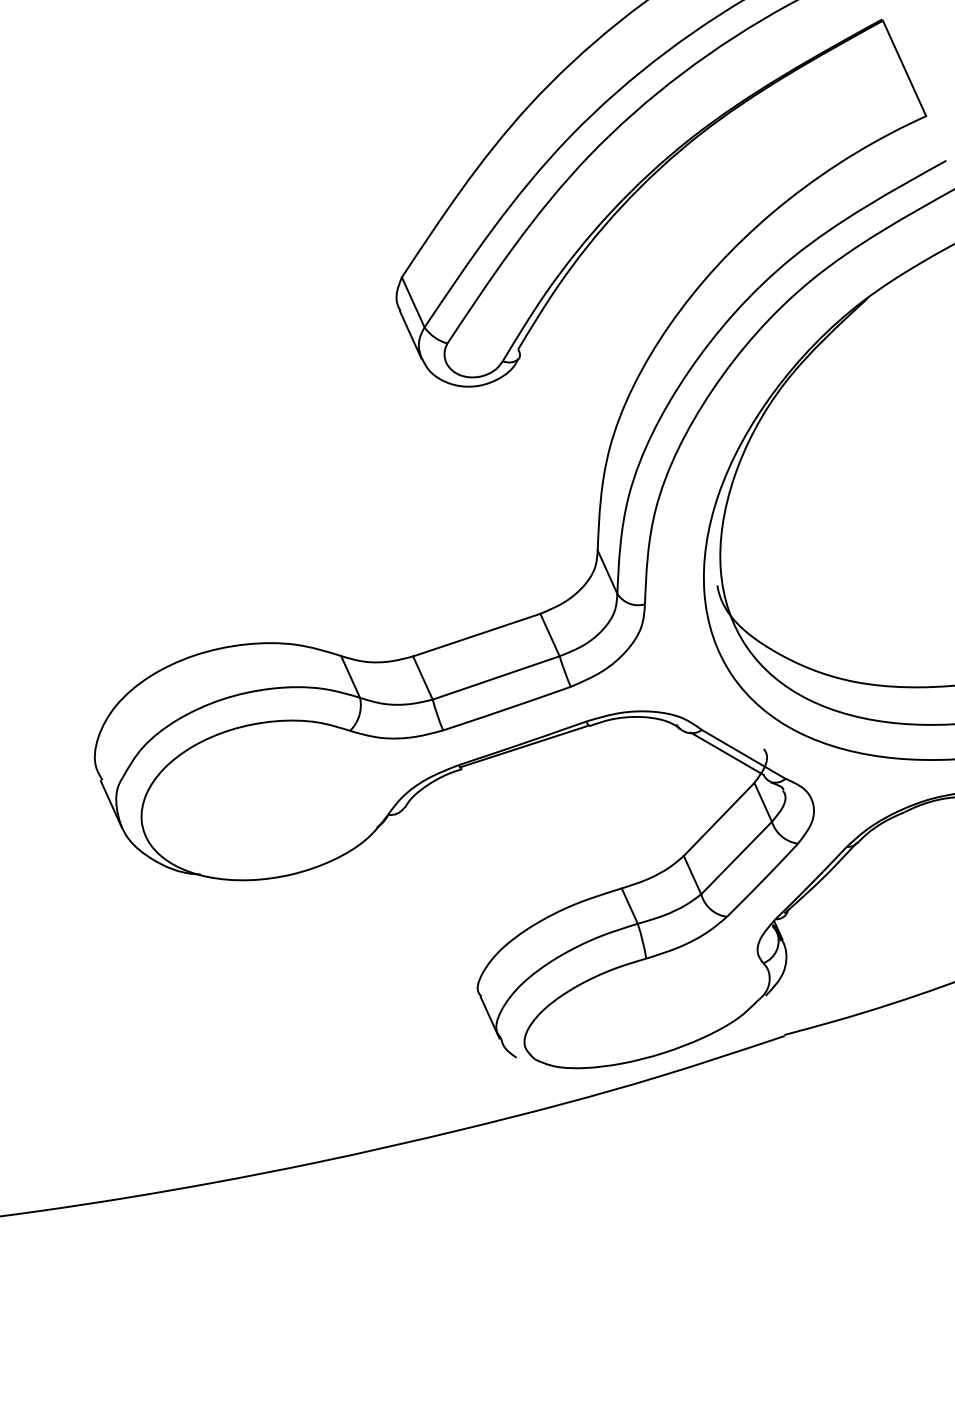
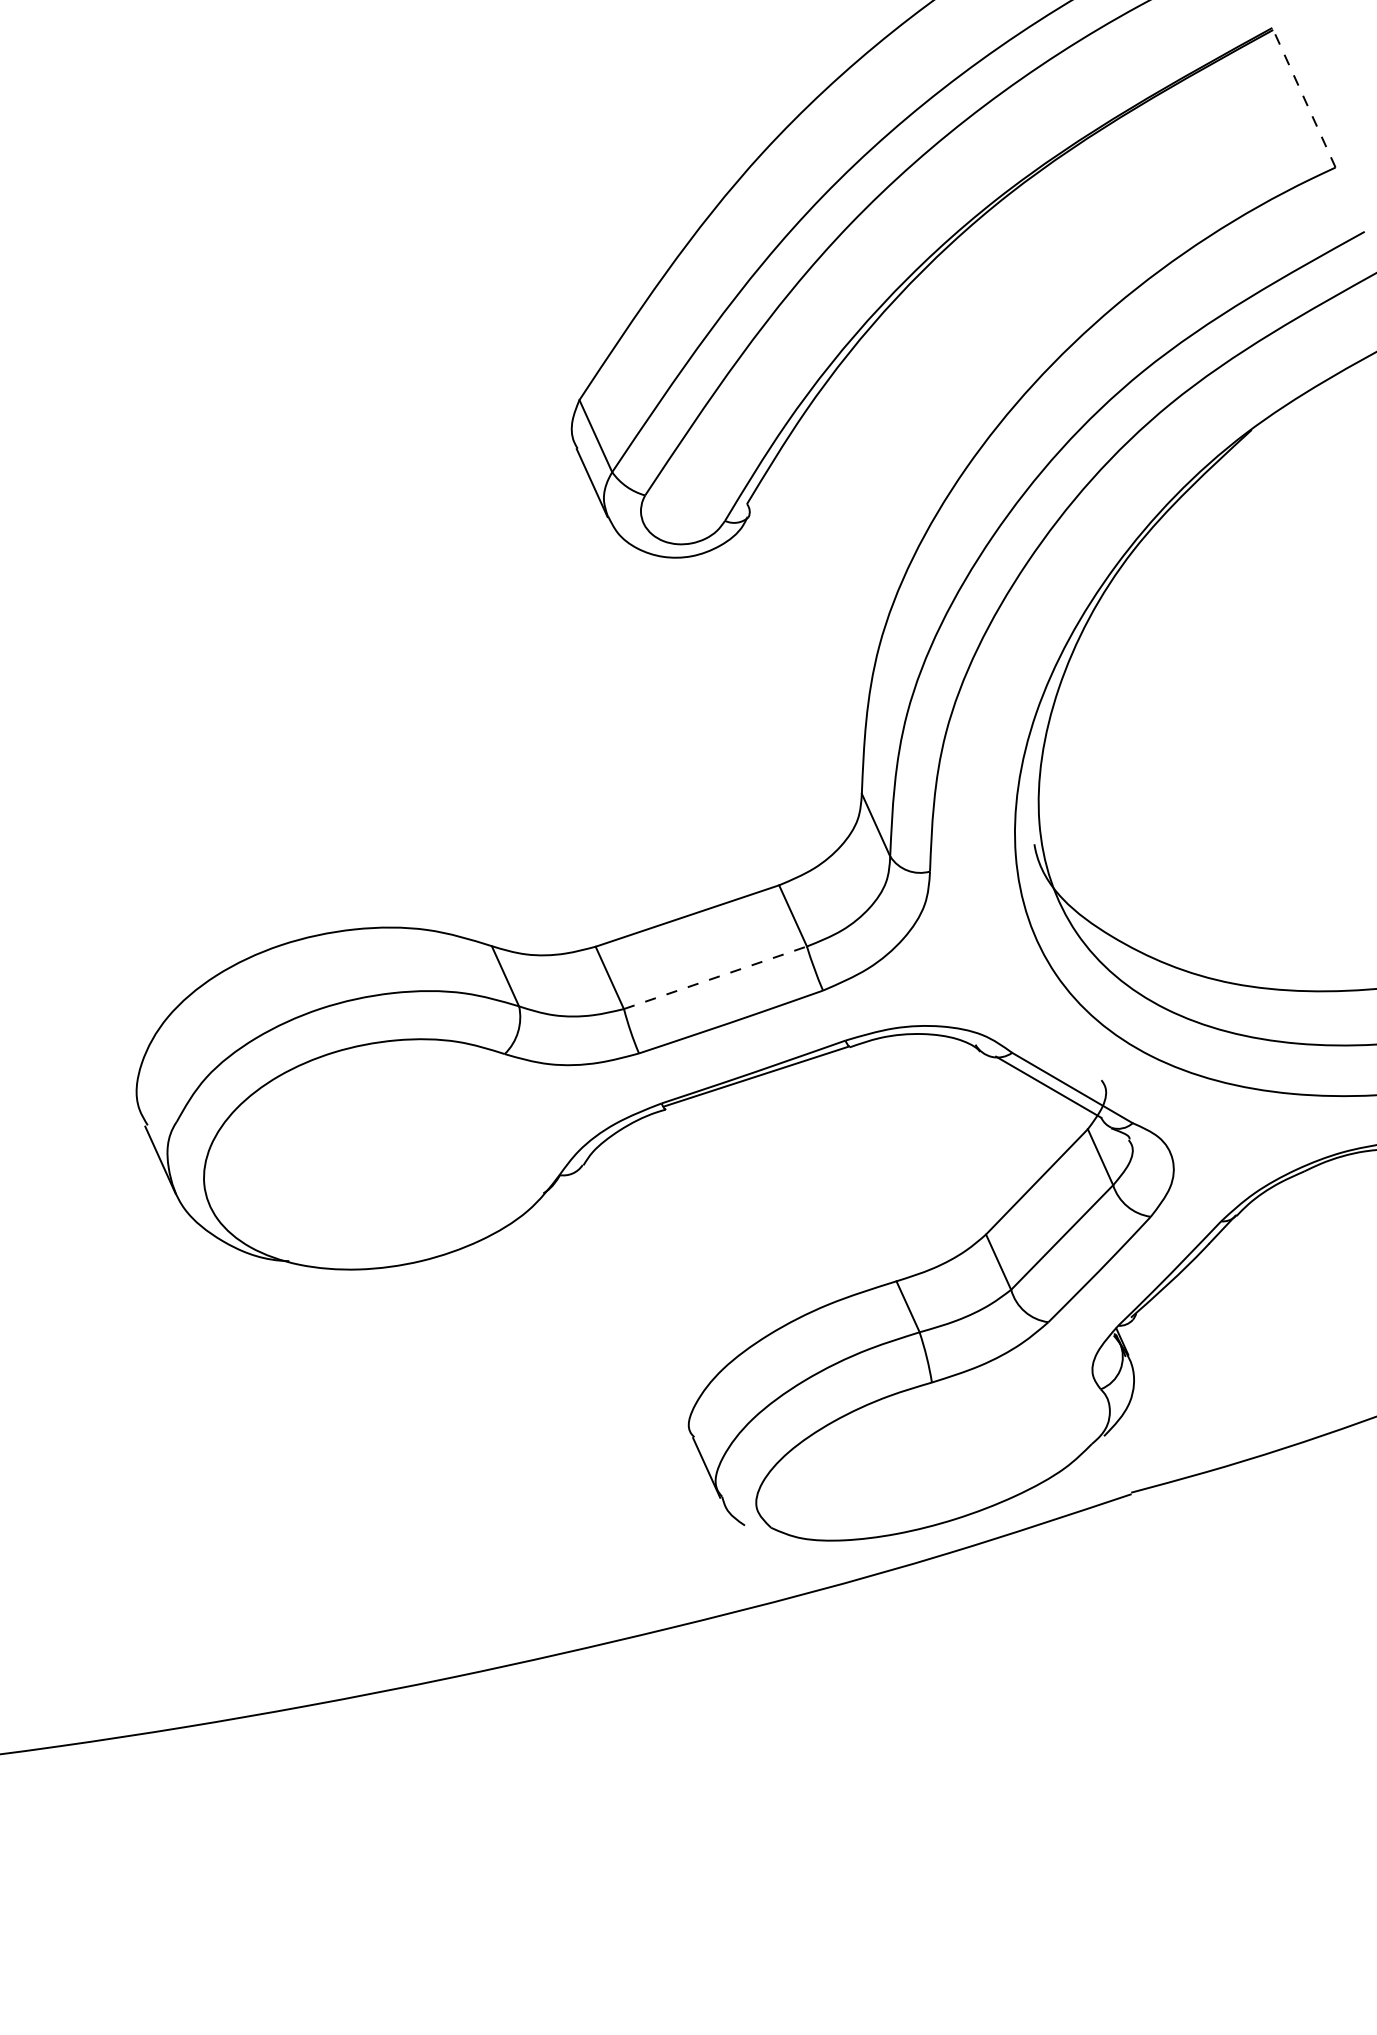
line: (904, 68) -> (1304, 98), solid -> dashed
line: (496, 677) -> (715, 977), solid -> dashed

